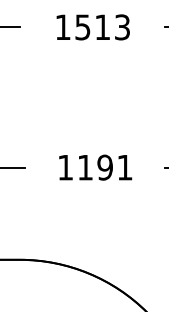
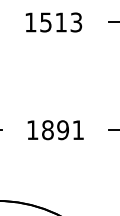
text: (85, 167) -> (47, 130), 1191 -> 1891

